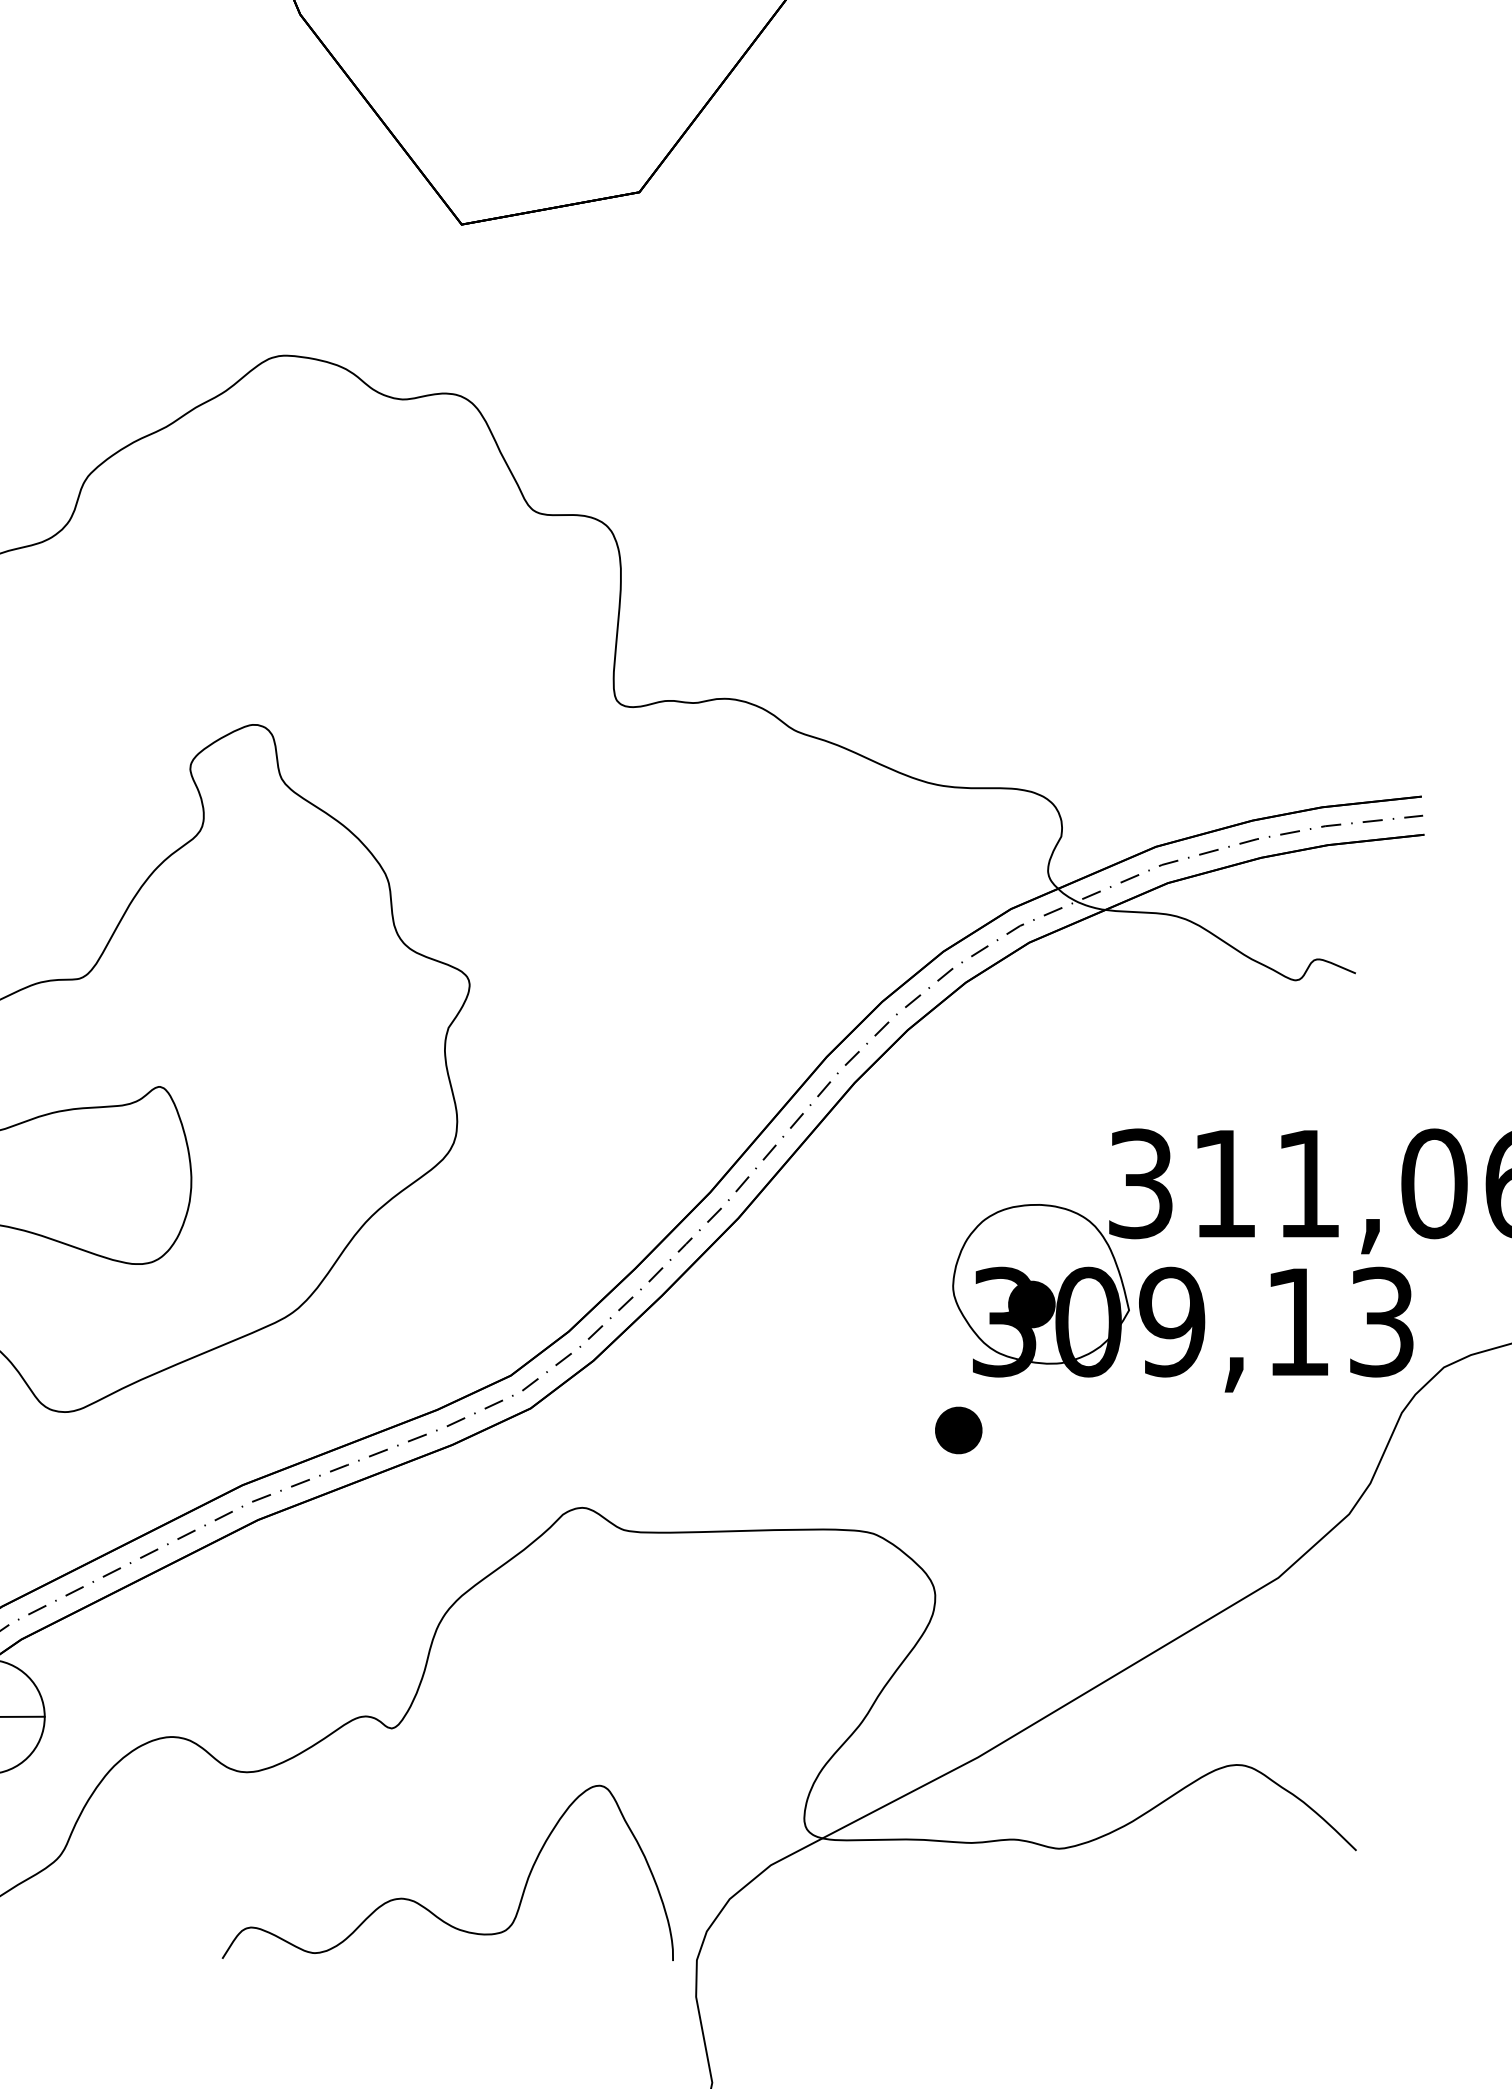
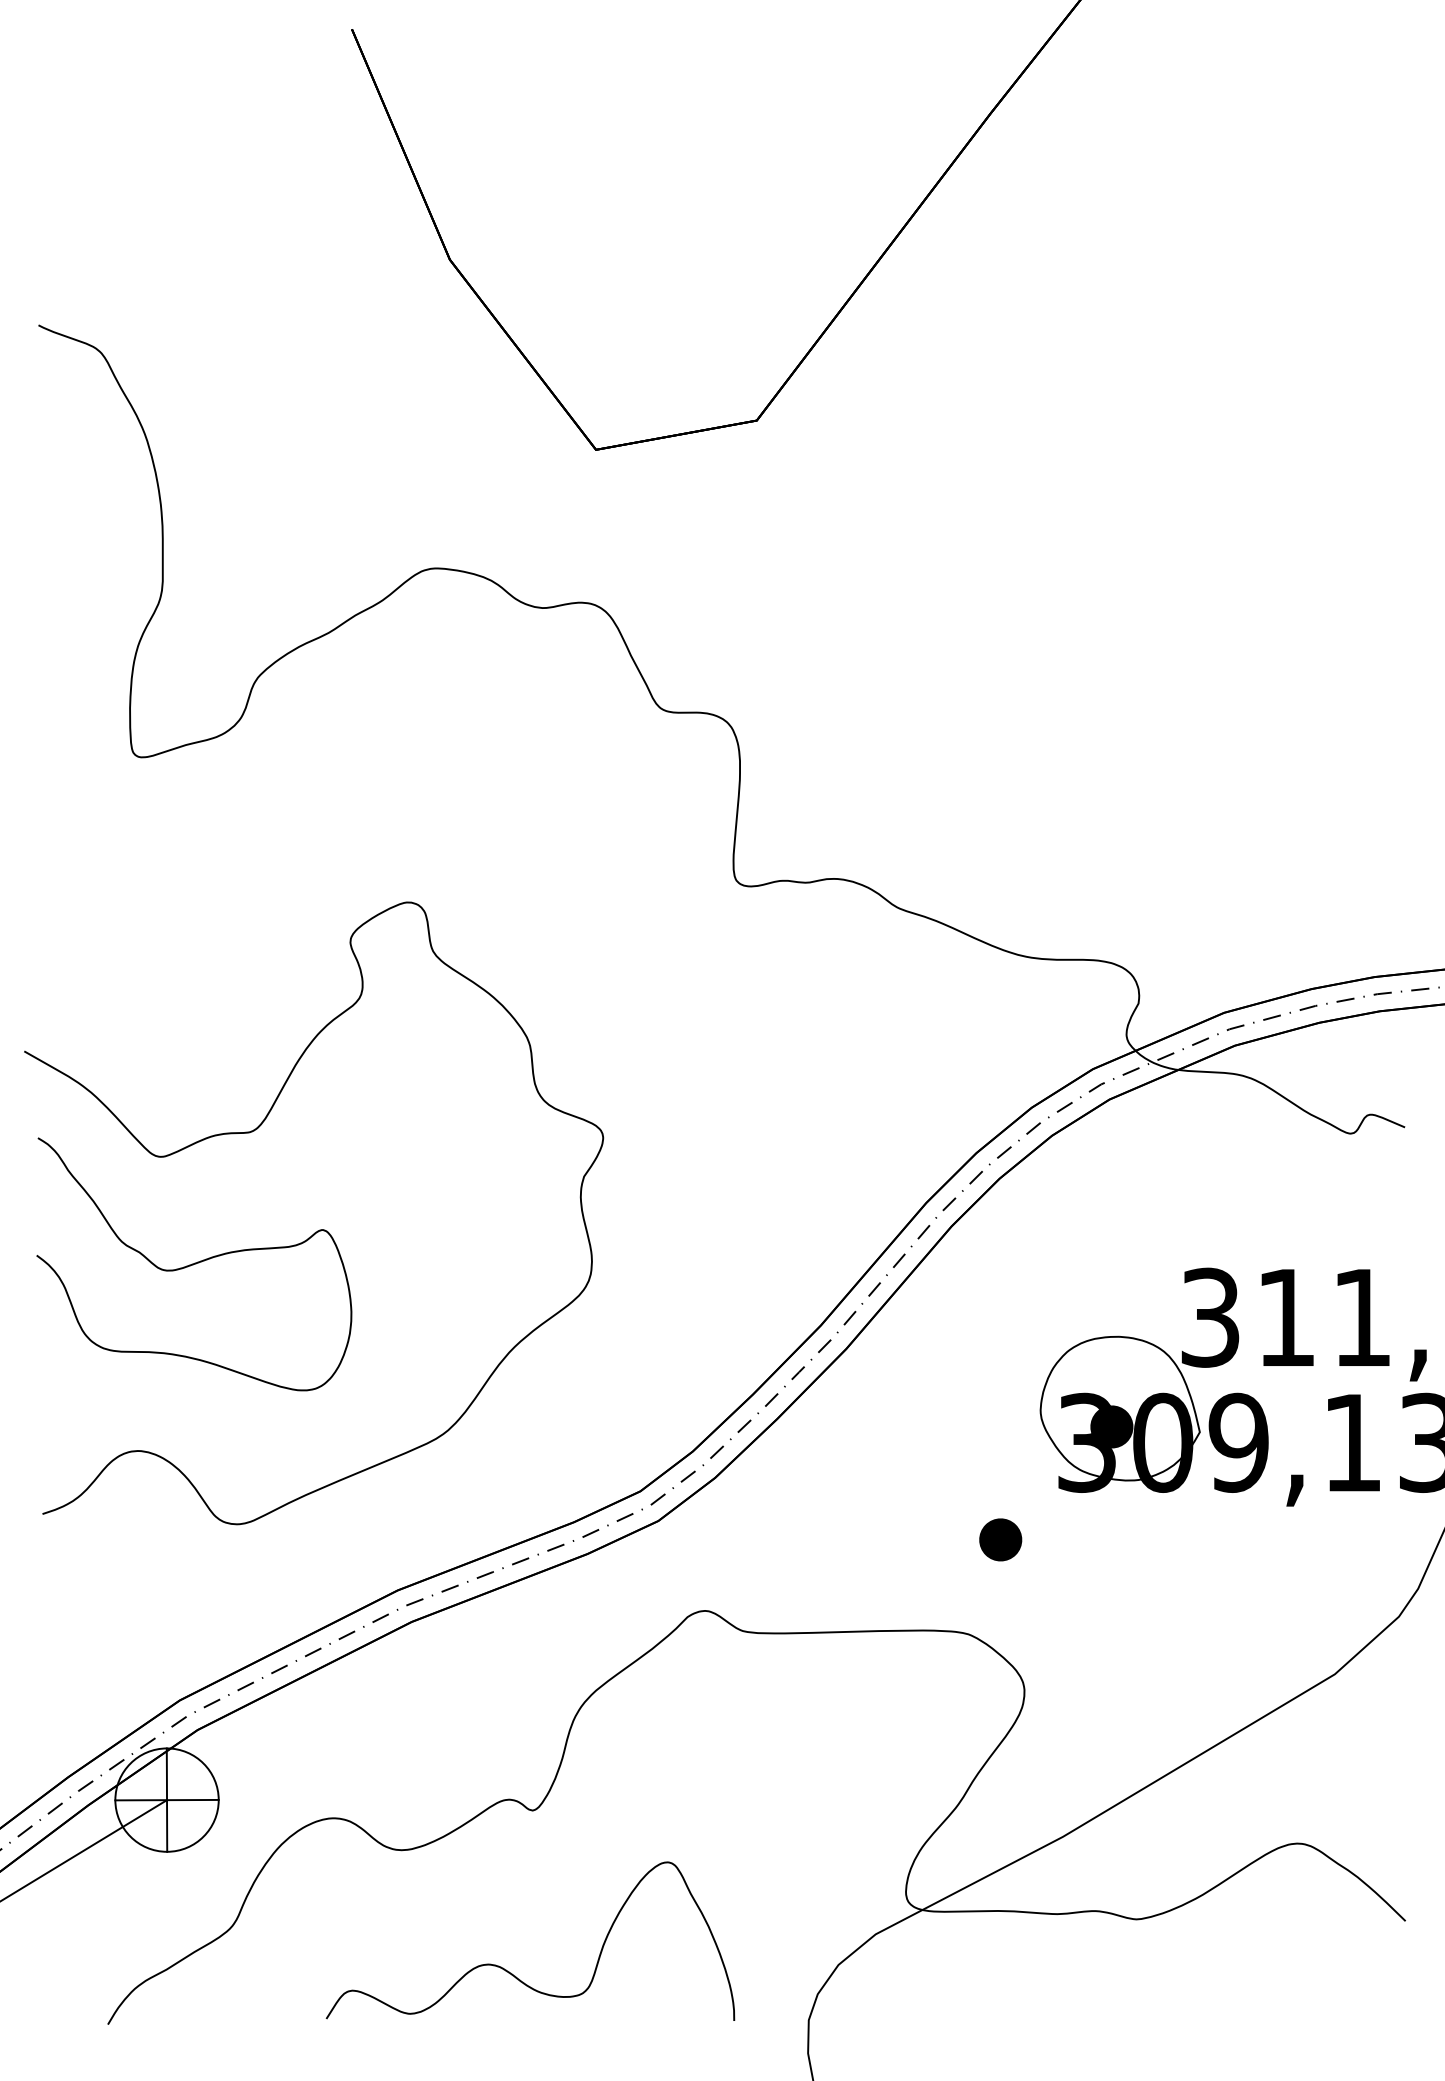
part: (958, 1430) -> (1000, 1539), moved
curve: (424, 1906) -> (509, 1971), moved

